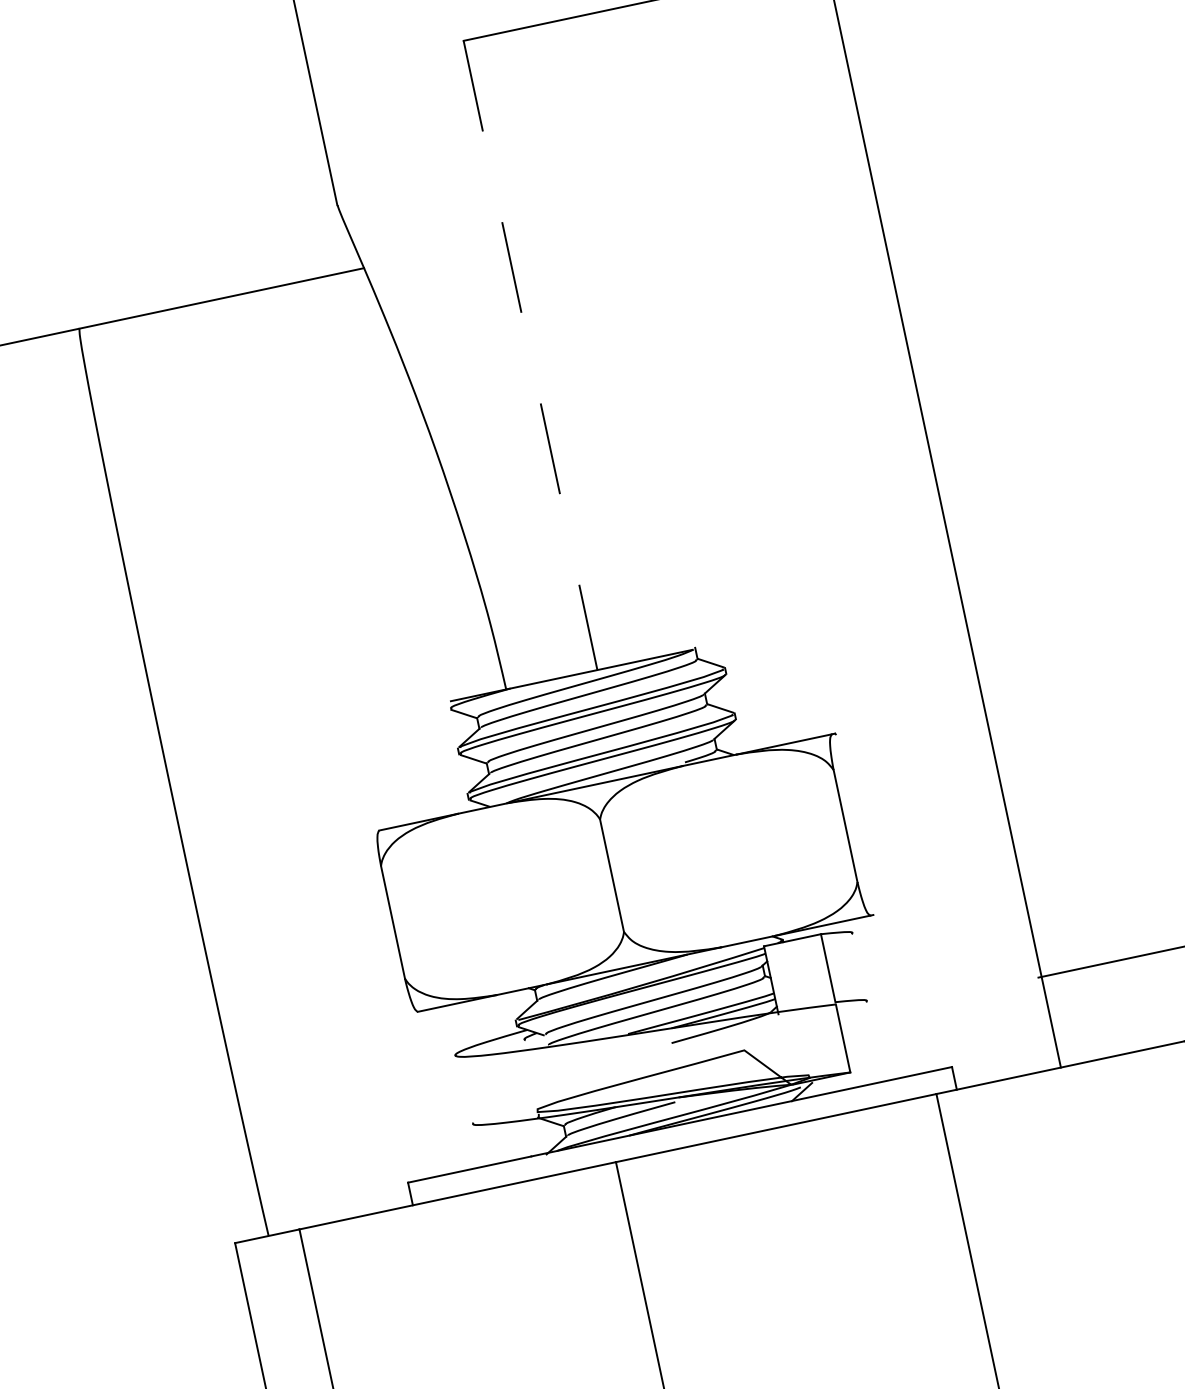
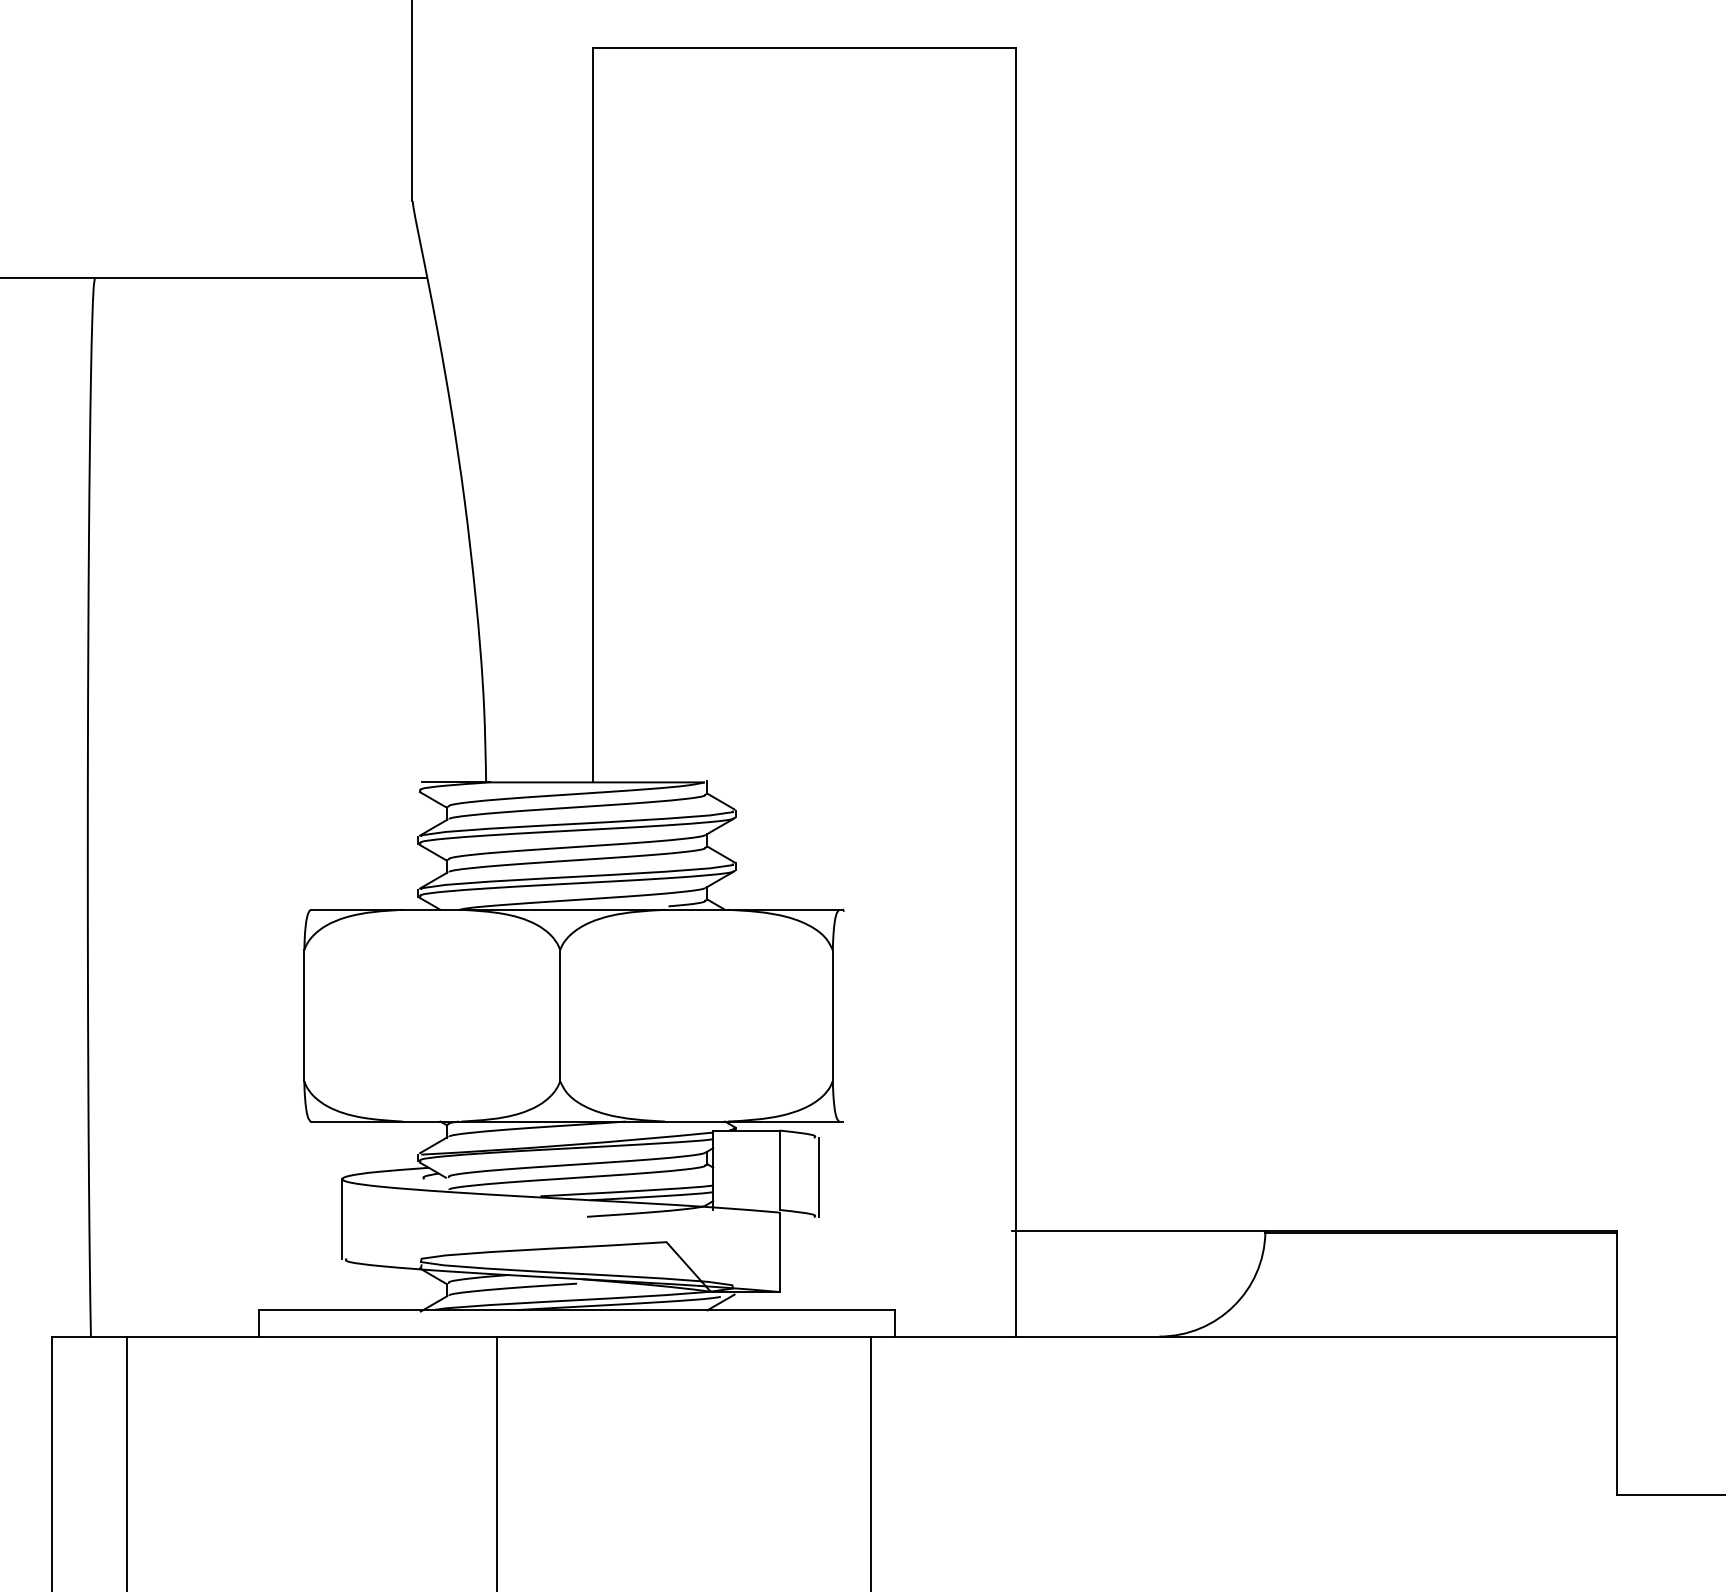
line: (530, 355) -> (592, 415), dashed -> solid
line: (862, 967) -> (818, 1177), added
line: (462, 1089) -> (342, 1218), added

